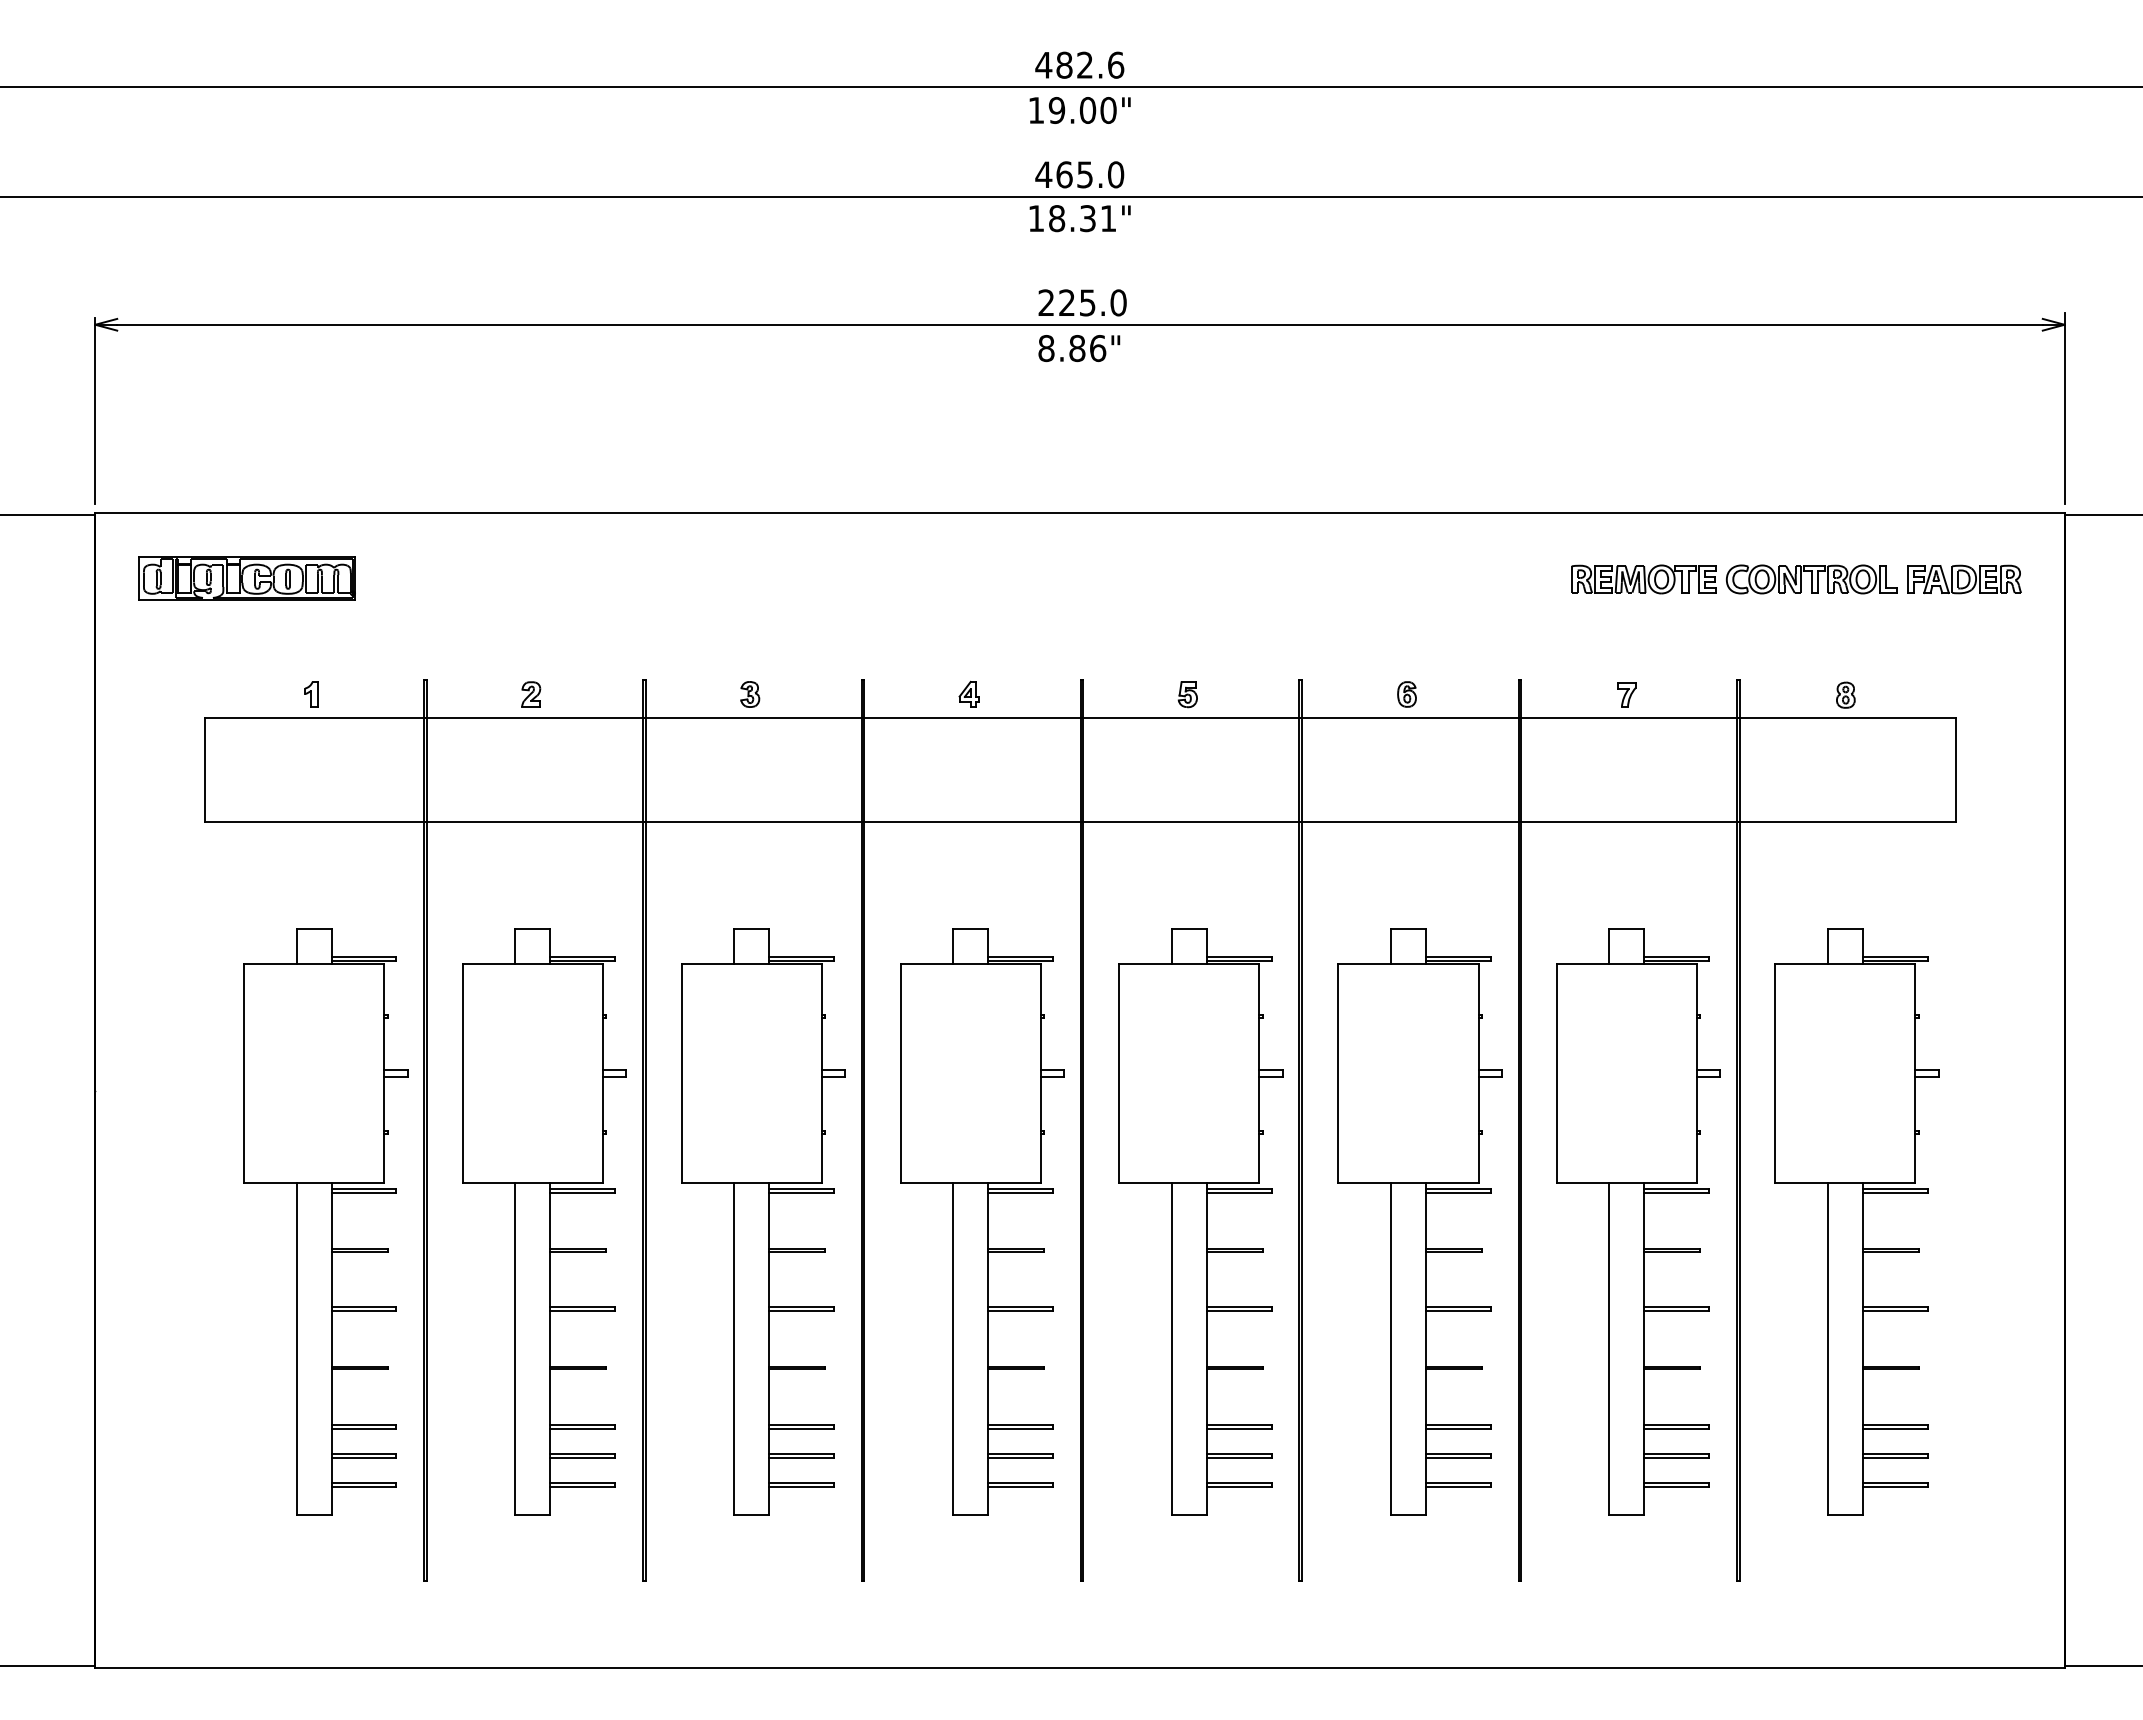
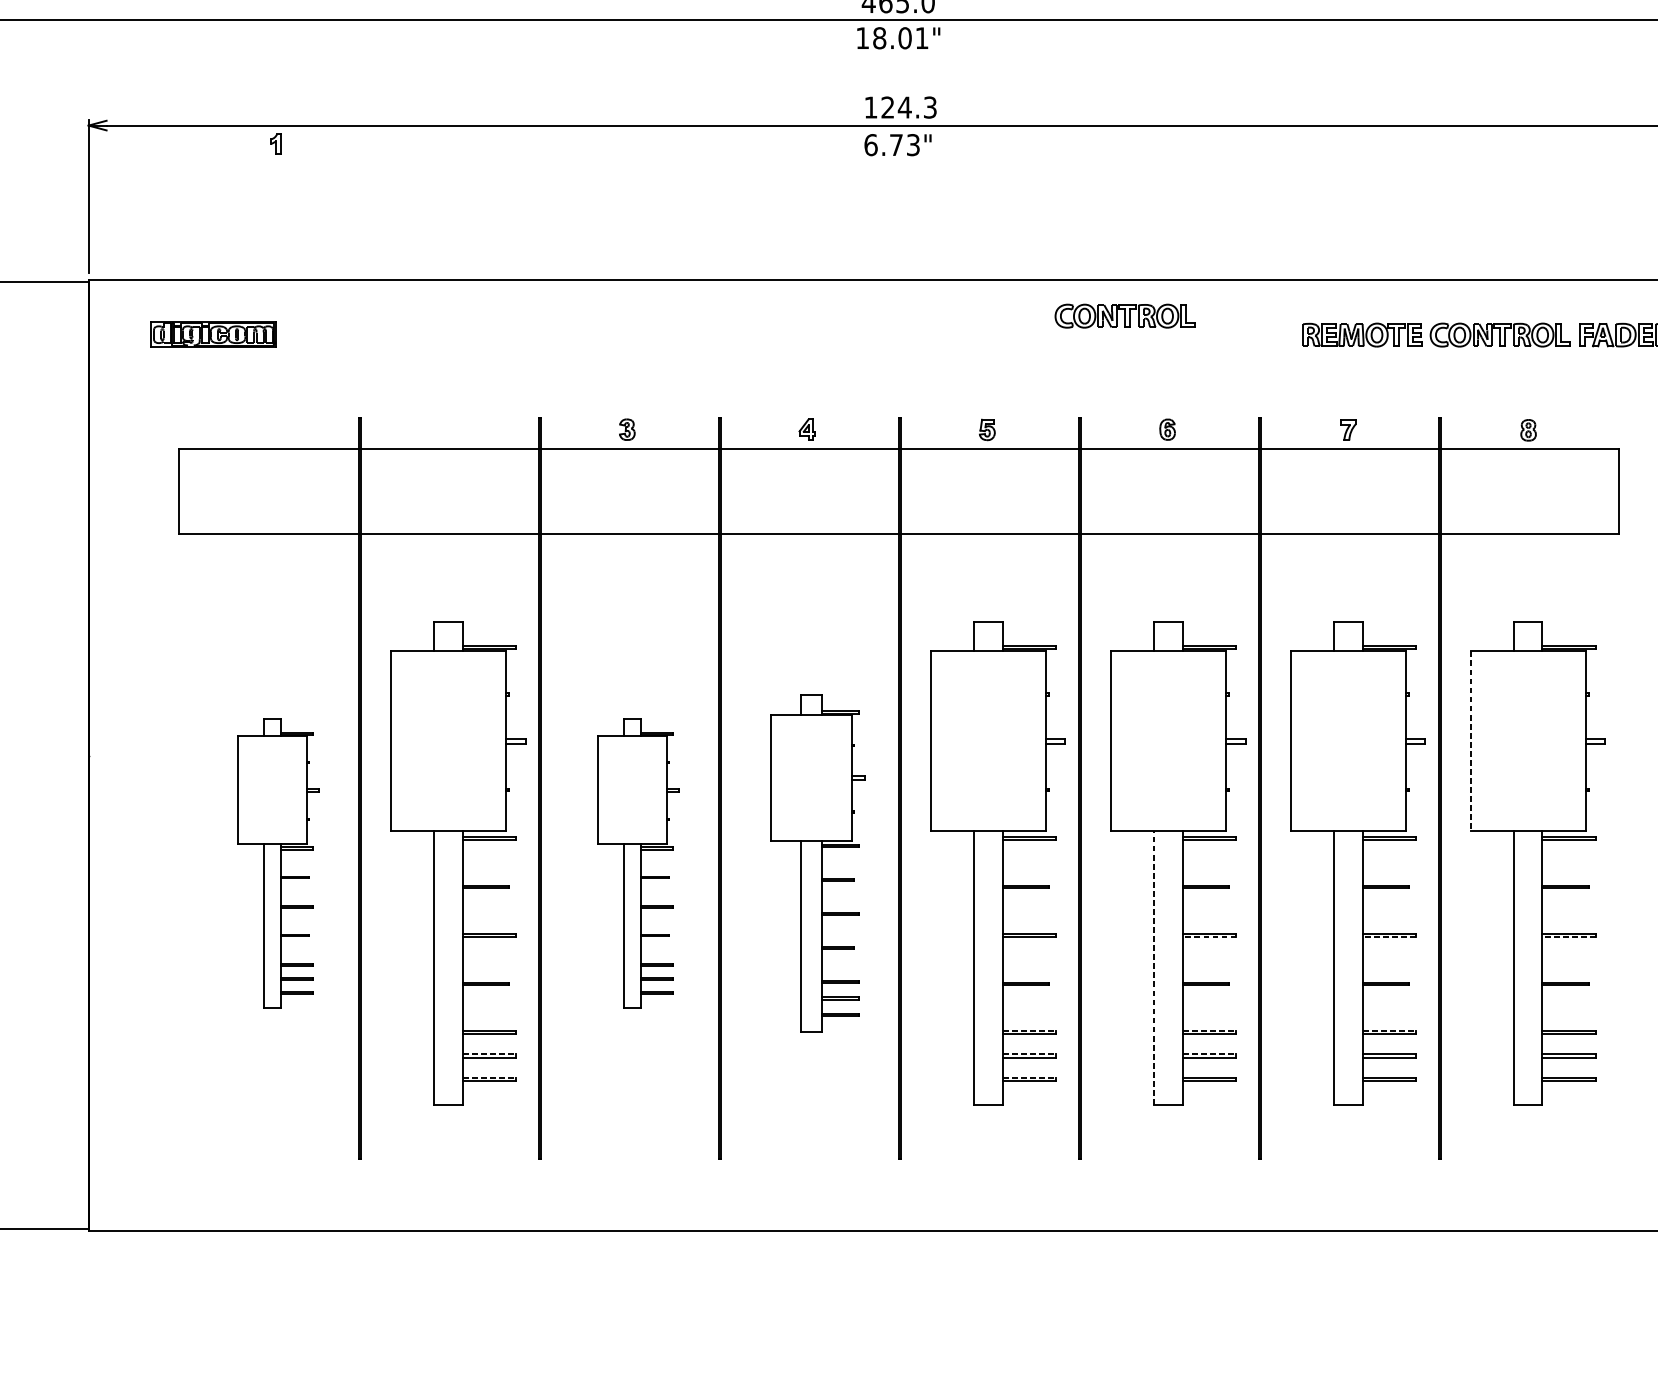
text: (1087, 218) -> (904, 38), 18.31" -> 18.01"
text: (1082, 302) -> (900, 107), 225.0 -> 124.3
text: (1072, 348) -> (892, 145), 8.86" -> 6.73"
part: (1355, 556) -> (1125, 316), added
part: (246, 578) -> (212, 334), size x0.7
part: (311, 694) -> (276, 144), moved
part: (531, 694) -> (447, 429), removed
line: (1775, 1073) -> (1470, 741), solid -> dashed
part: (325, 1221) -> (277, 863), size x0.6
part: (763, 1221) -> (638, 863), size x0.6
part: (982, 1221) -> (818, 863), size x0.7
line: (1457, 1311) -> (1209, 937), solid -> dashed
line: (1676, 1311) -> (1389, 937), solid -> dashed
line: (1894, 1311) -> (1568, 937), solid -> dashed
line: (1390, 1348) -> (1154, 967), solid -> dashed
line: (1239, 1424) -> (1029, 1030), solid -> dashed
line: (1458, 1424) -> (1209, 1030), solid -> dashed
line: (1677, 1424) -> (1390, 1030), solid -> dashed
line: (583, 1453) -> (490, 1054), solid -> dashed
line: (1239, 1453) -> (1029, 1054), solid -> dashed
line: (1458, 1453) -> (1209, 1054), solid -> dashed
line: (583, 1482) -> (490, 1077), solid -> dashed
line: (1239, 1482) -> (1029, 1077), solid -> dashed

